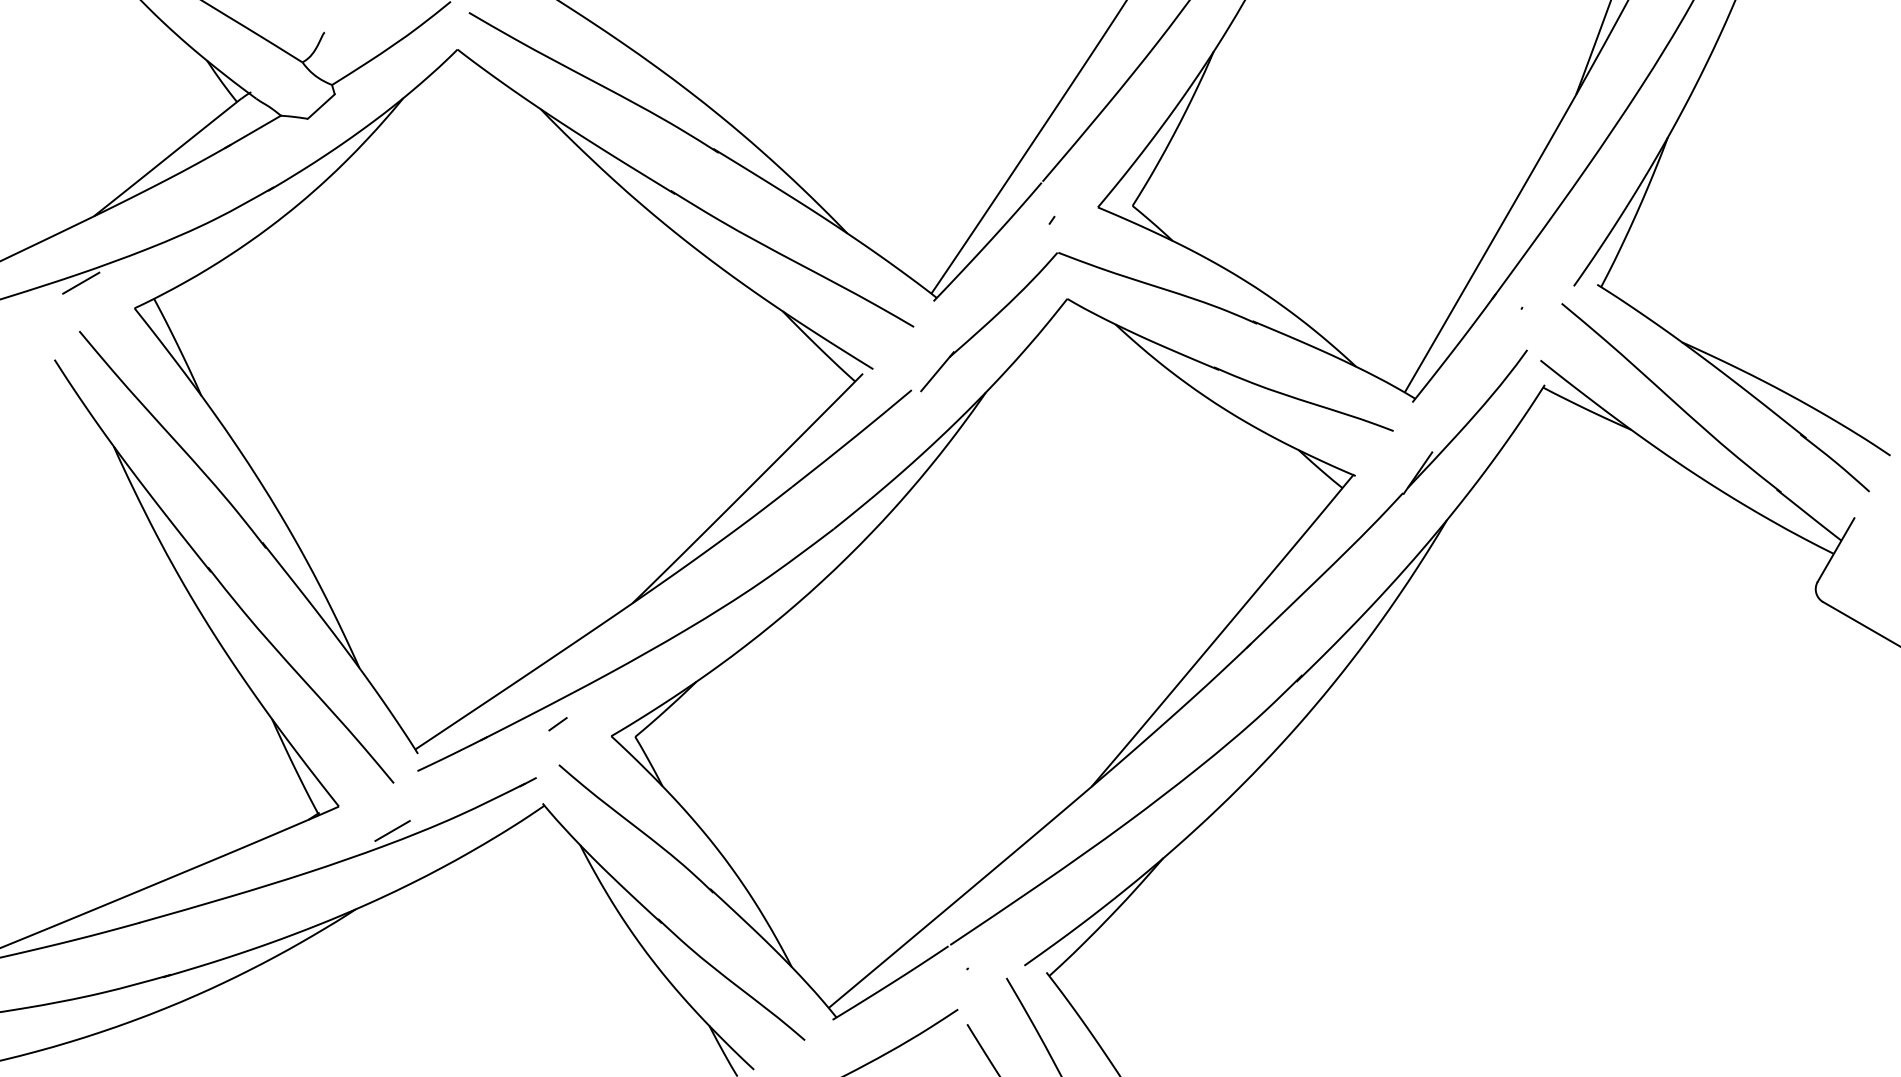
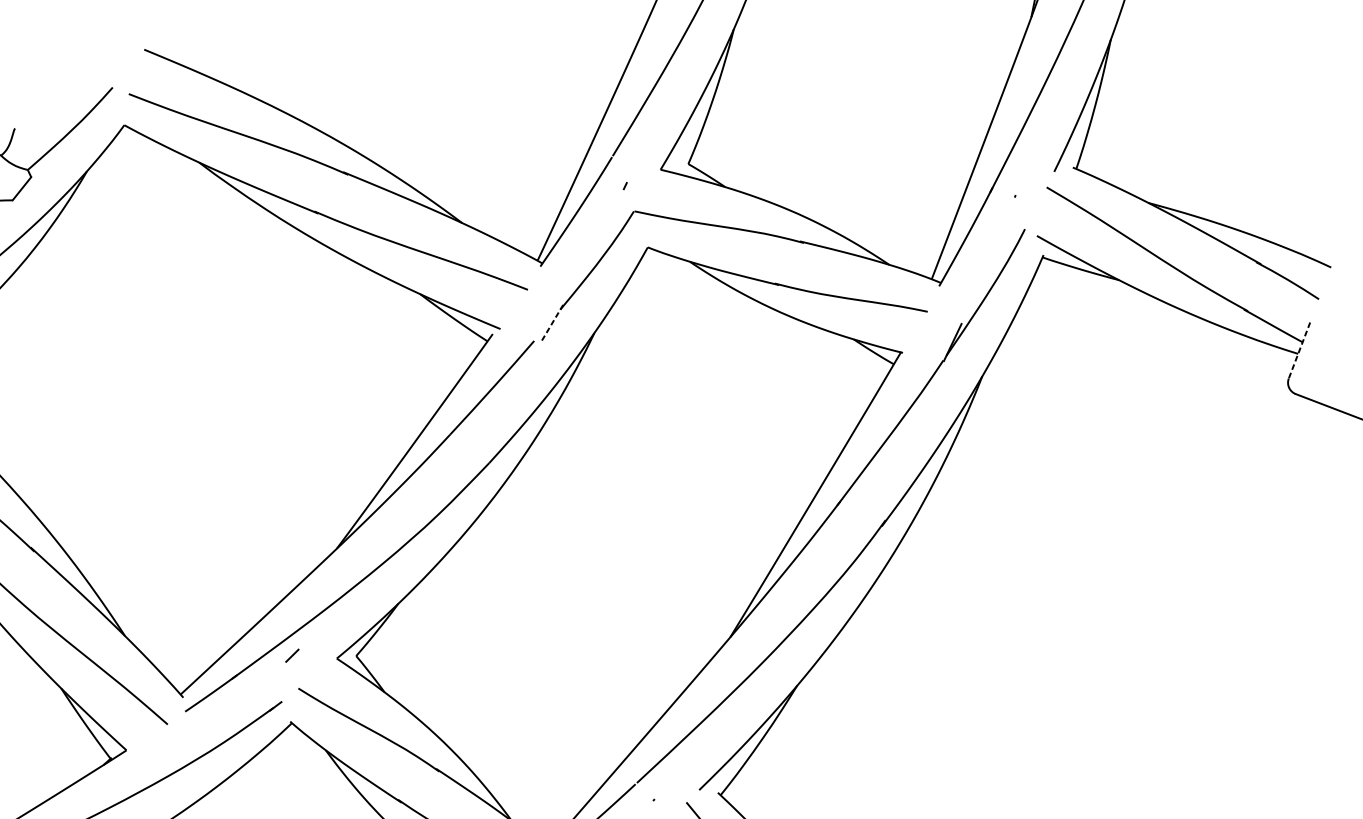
line: (937, 371) -> (552, 322), solid -> dashed
line: (1836, 550) -> (1299, 350), solid -> dashed
line: (392, 830) -> (172, 762), removed

